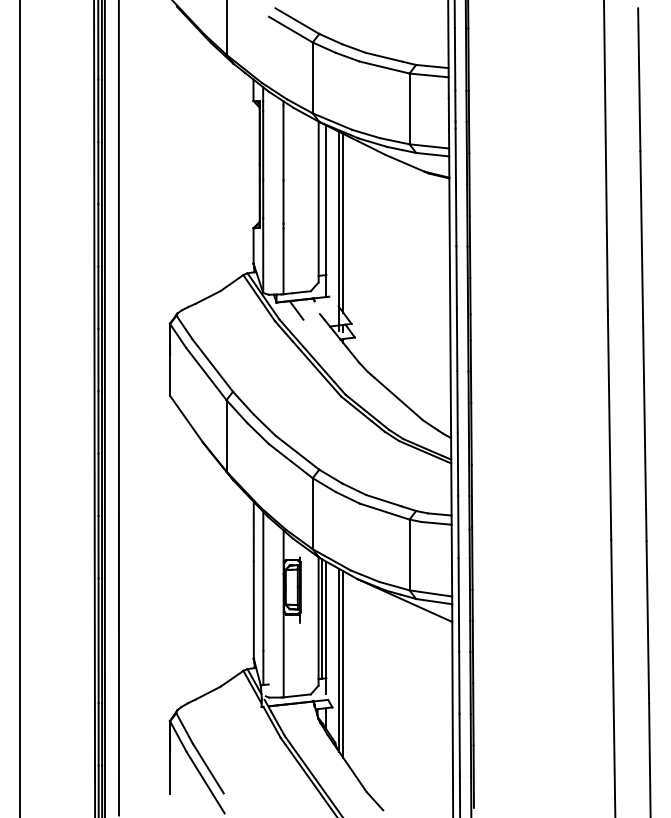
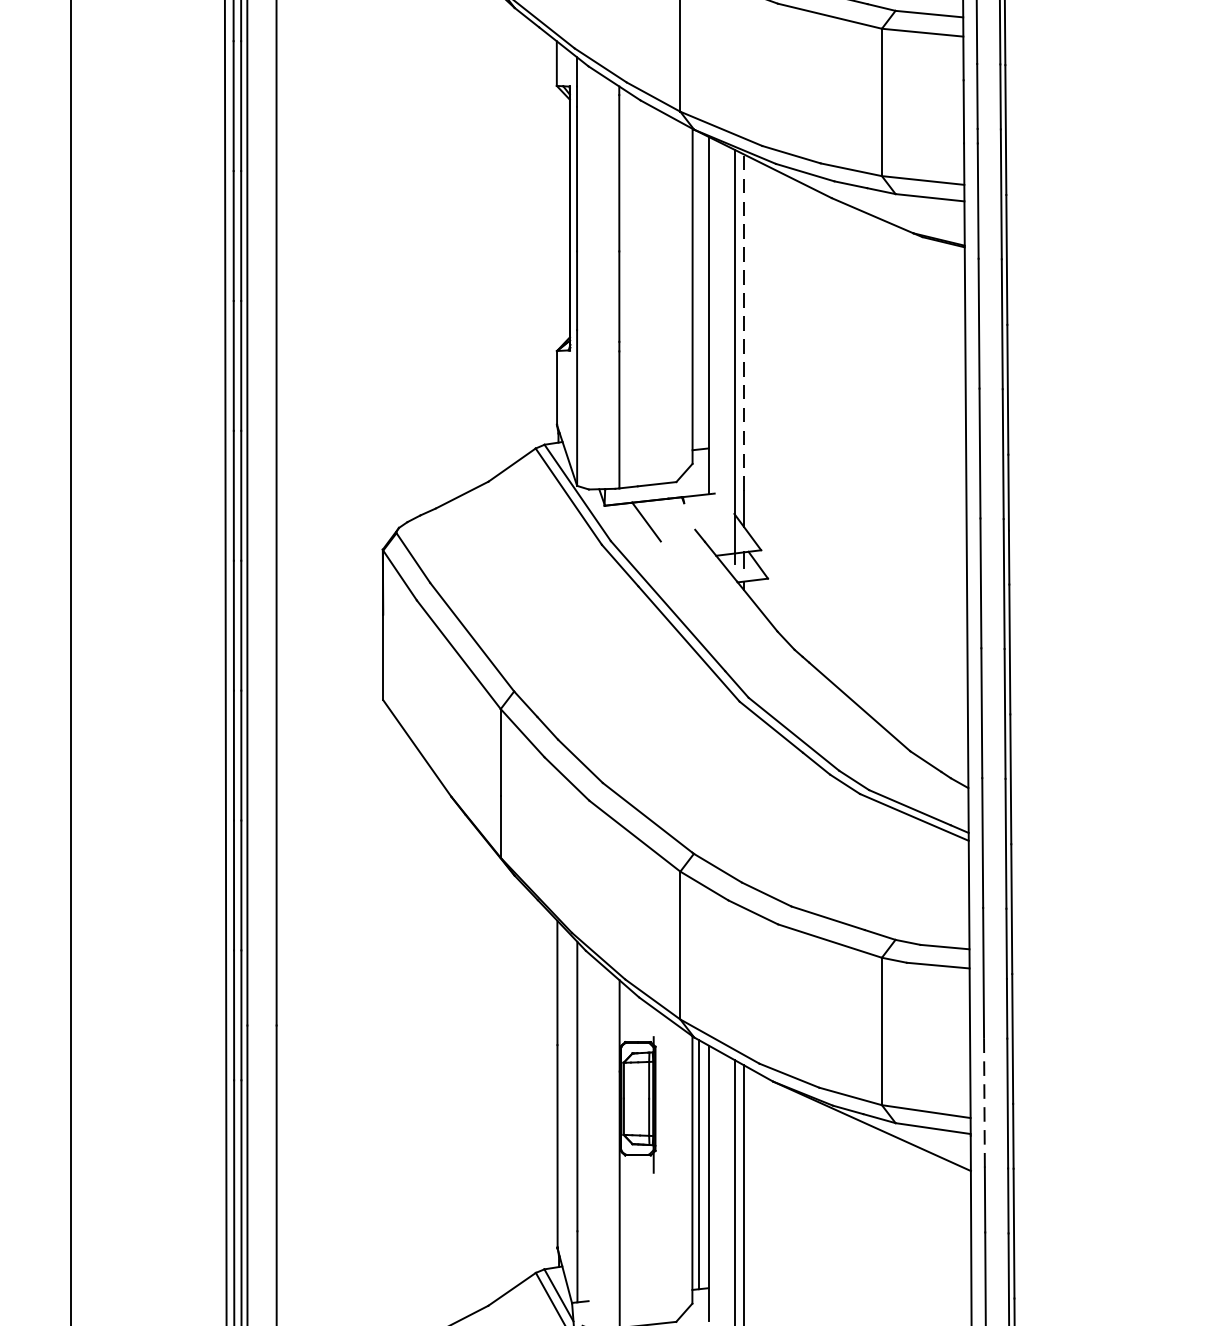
line: (343, 214) -> (744, 322), solid -> dashed
line: (458, 588) -> (983, 1101), solid -> dashed

